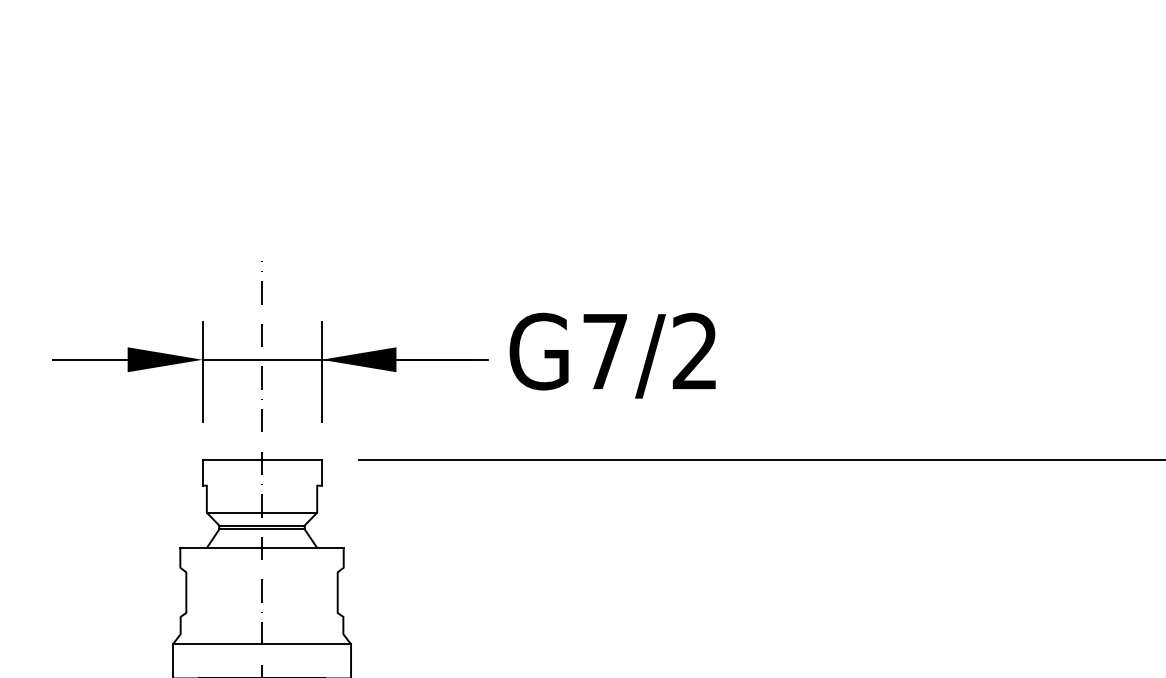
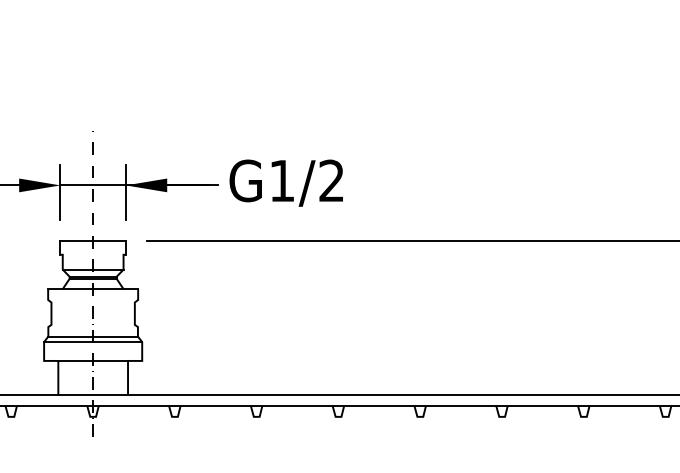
text: (605, 350) -> (282, 180), G7/2 -> G1/2
line: (260, 634) -> (92, 336), added

